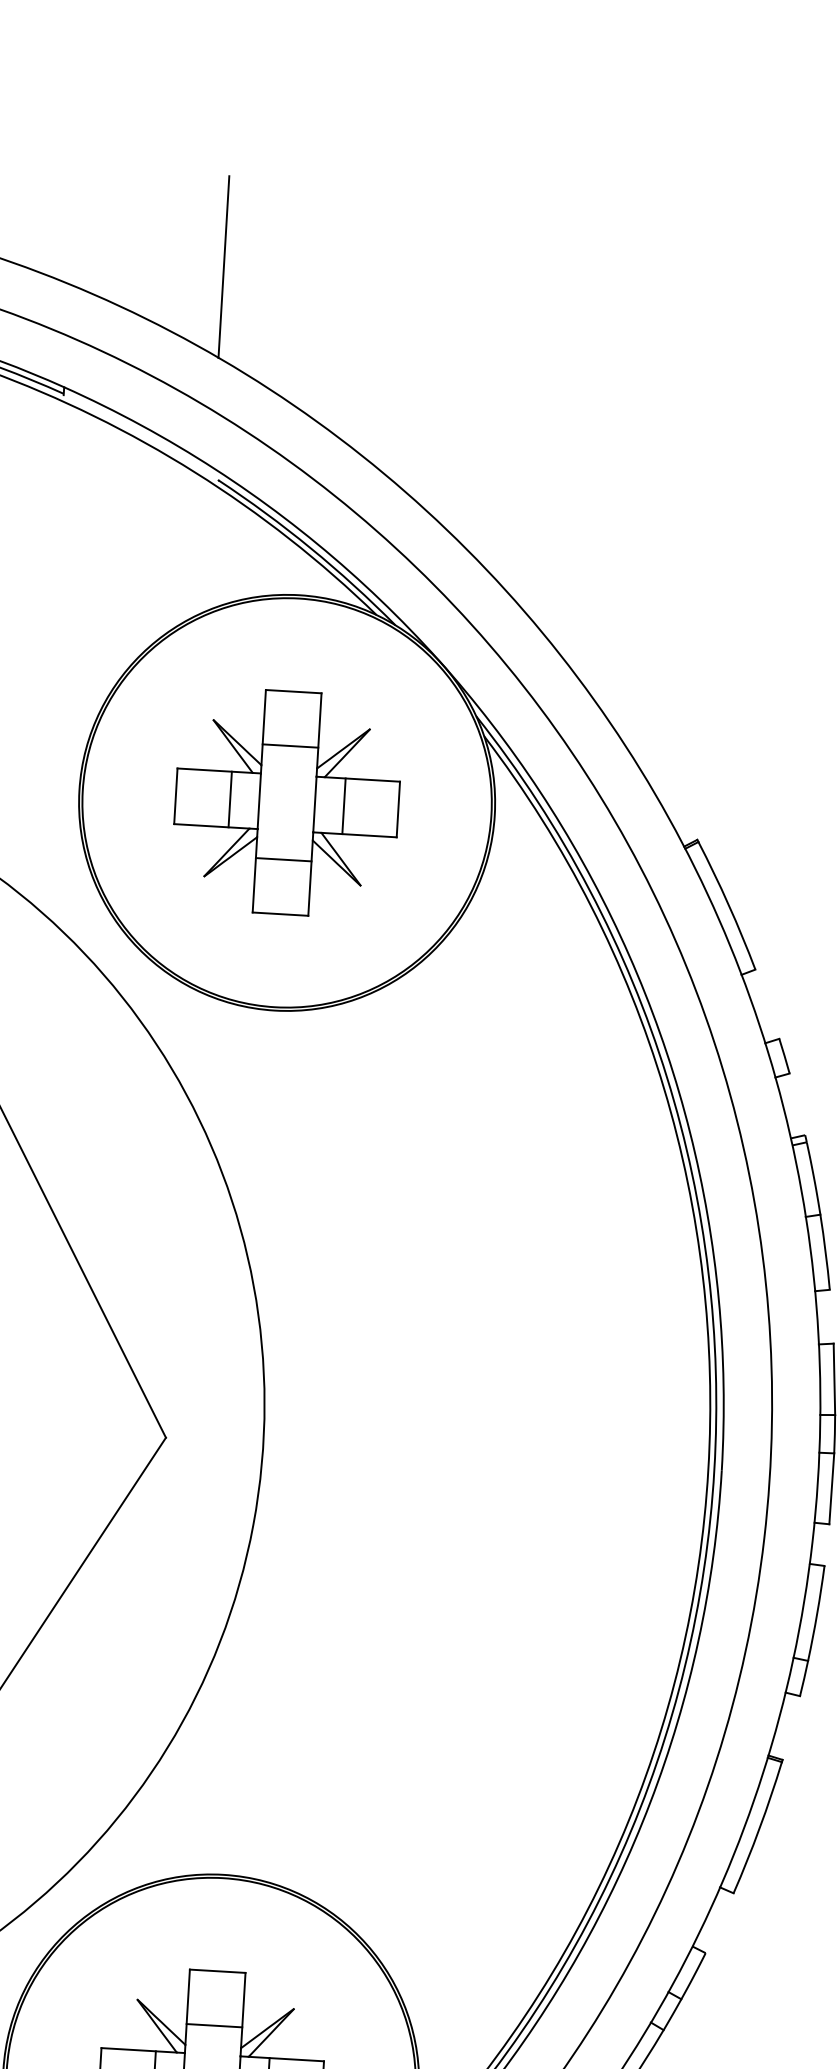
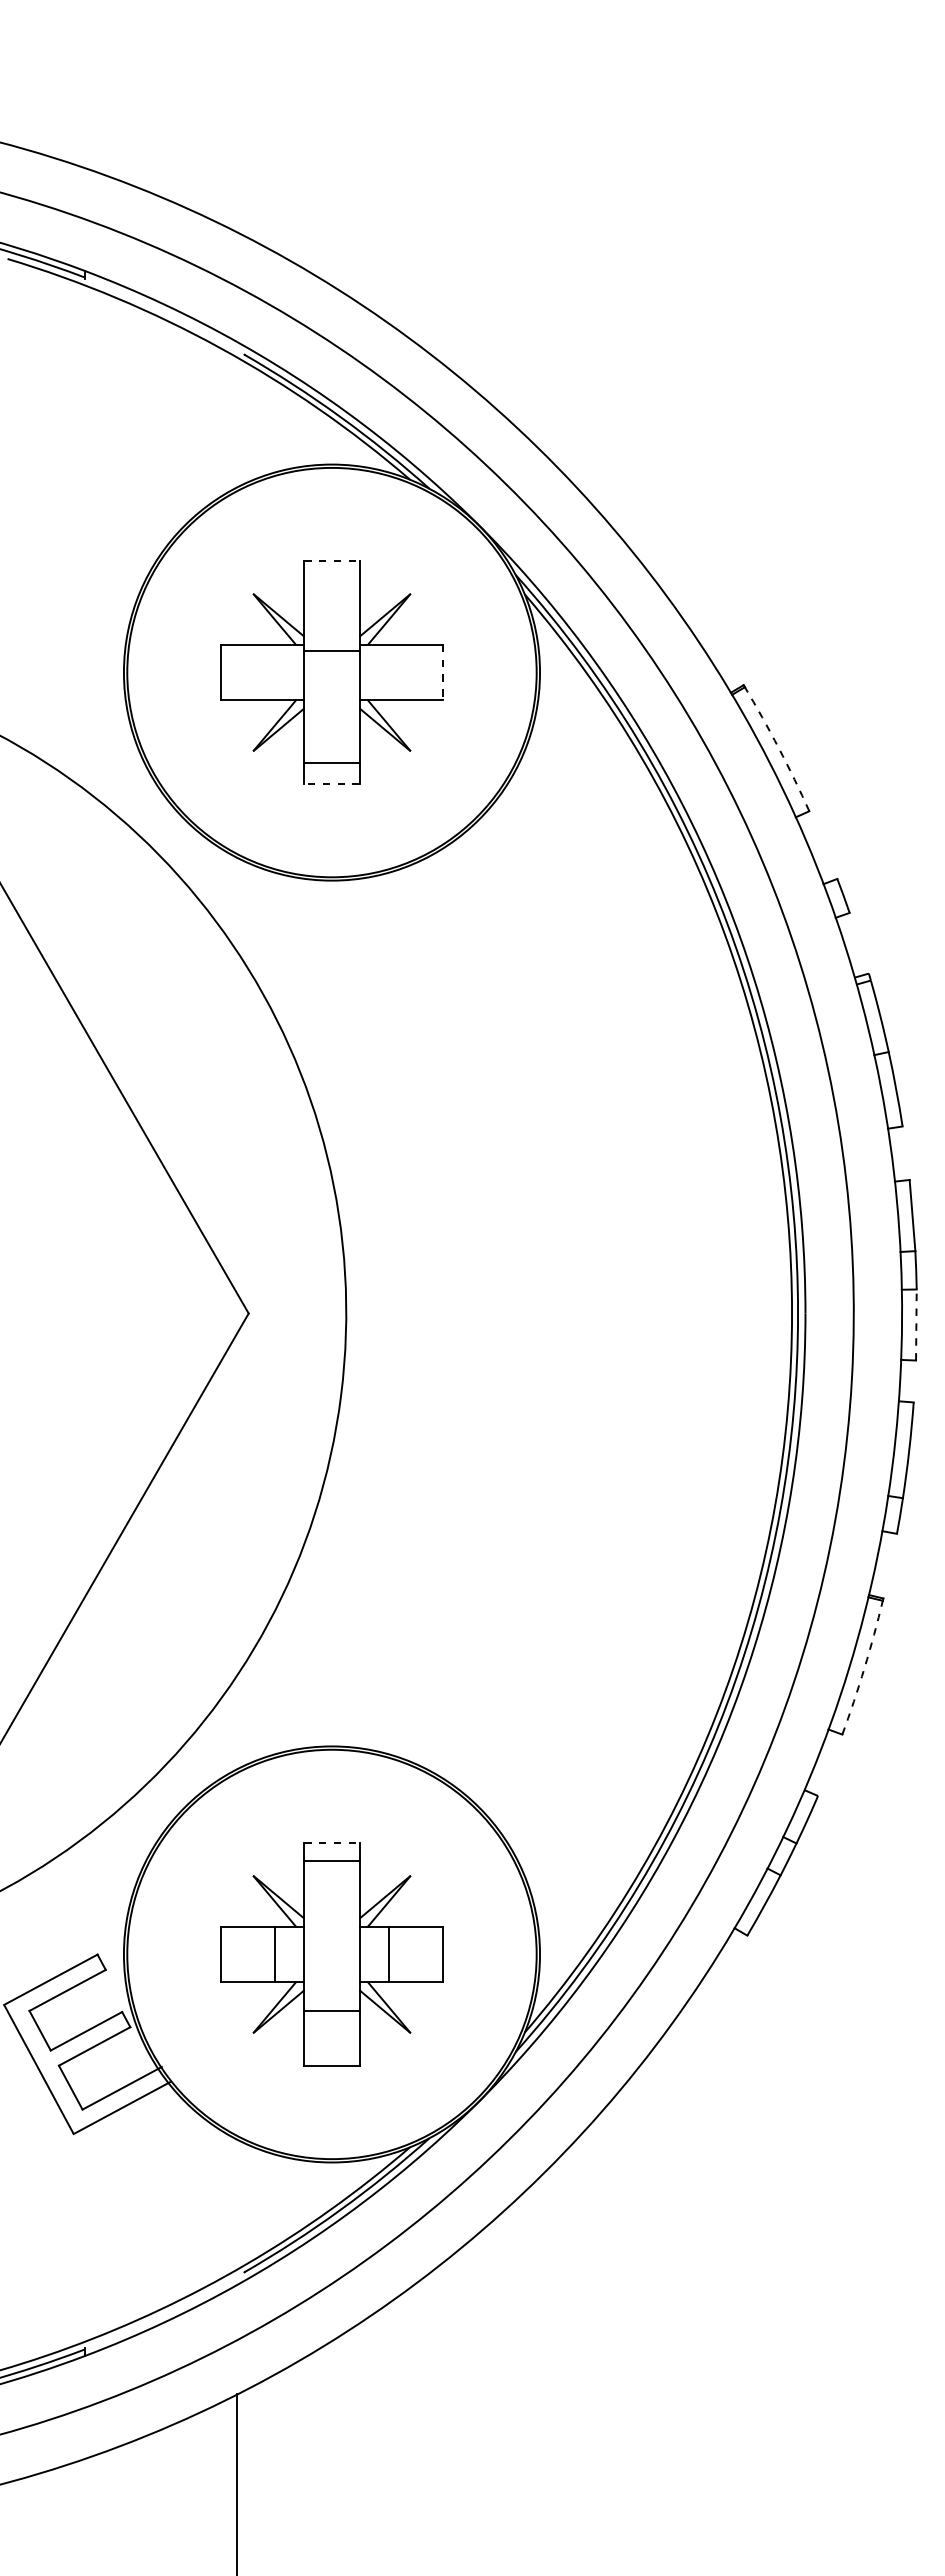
line: (224, 267) -> (237, 141), removed
line: (293, 691) -> (331, 561), solid -> dashed
line: (290, 745) -> (331, 650), moved
line: (230, 799) -> (275, 672), removed
line: (343, 806) -> (388, 672), removed
line: (398, 809) -> (443, 672), solid -> dashed
line: (283, 859) -> (331, 762), moved
arc: (728, 905) -> (778, 748), solid -> dashed
line: (279, 914) -> (331, 784), solid -> dashed
line: (831, 1489) -> (916, 1325), solid -> dashed
arc: (759, 1828) -> (864, 1668), solid -> dashed
line: (217, 1971) -> (331, 1843), solid -> dashed
line: (213, 2025) -> (331, 1860), moved

